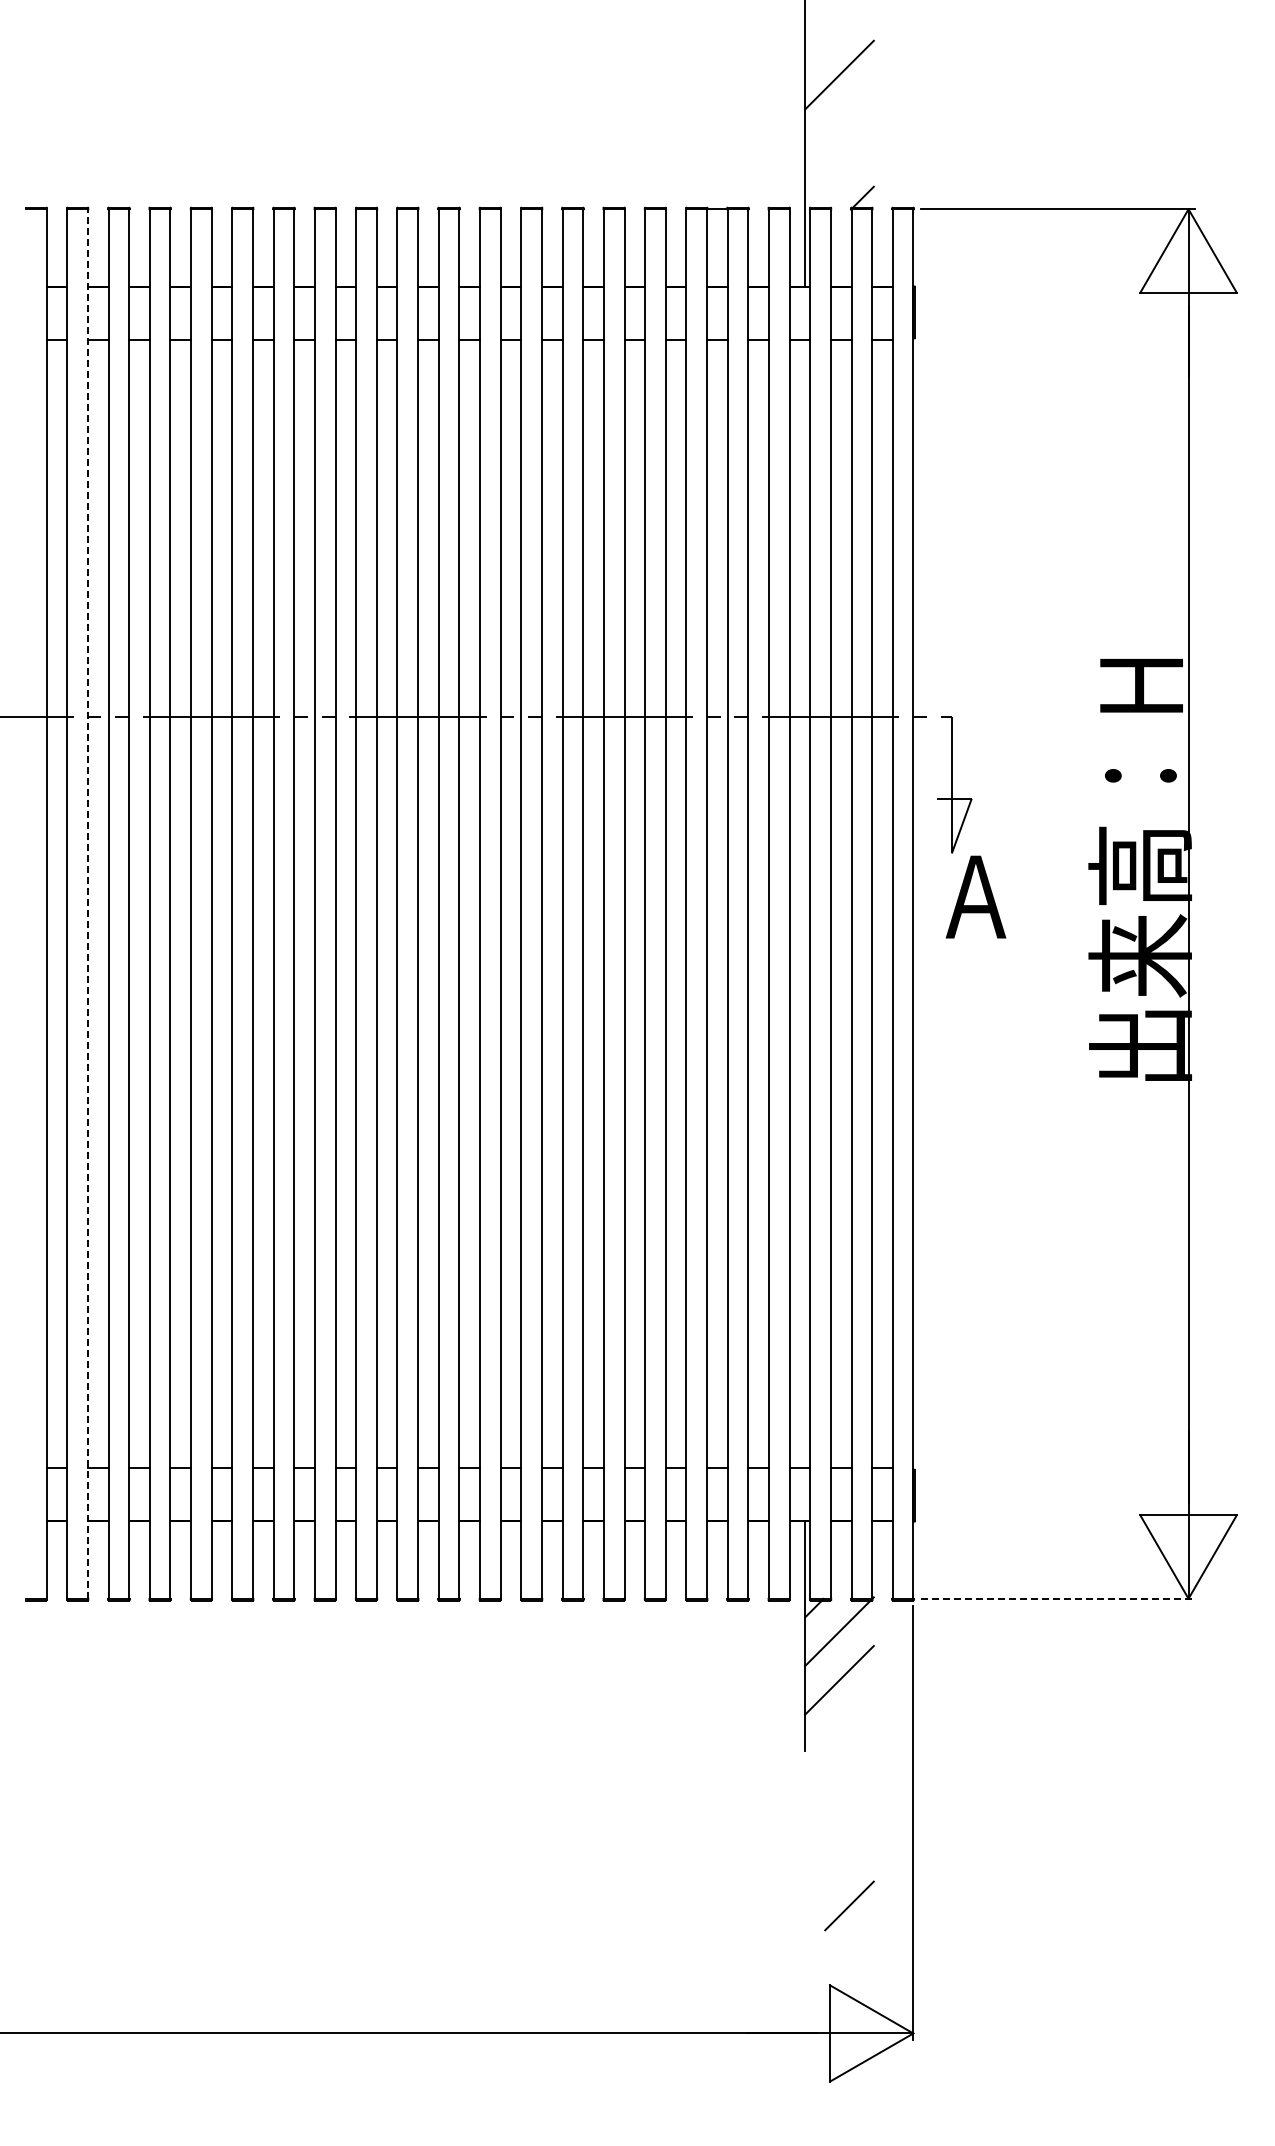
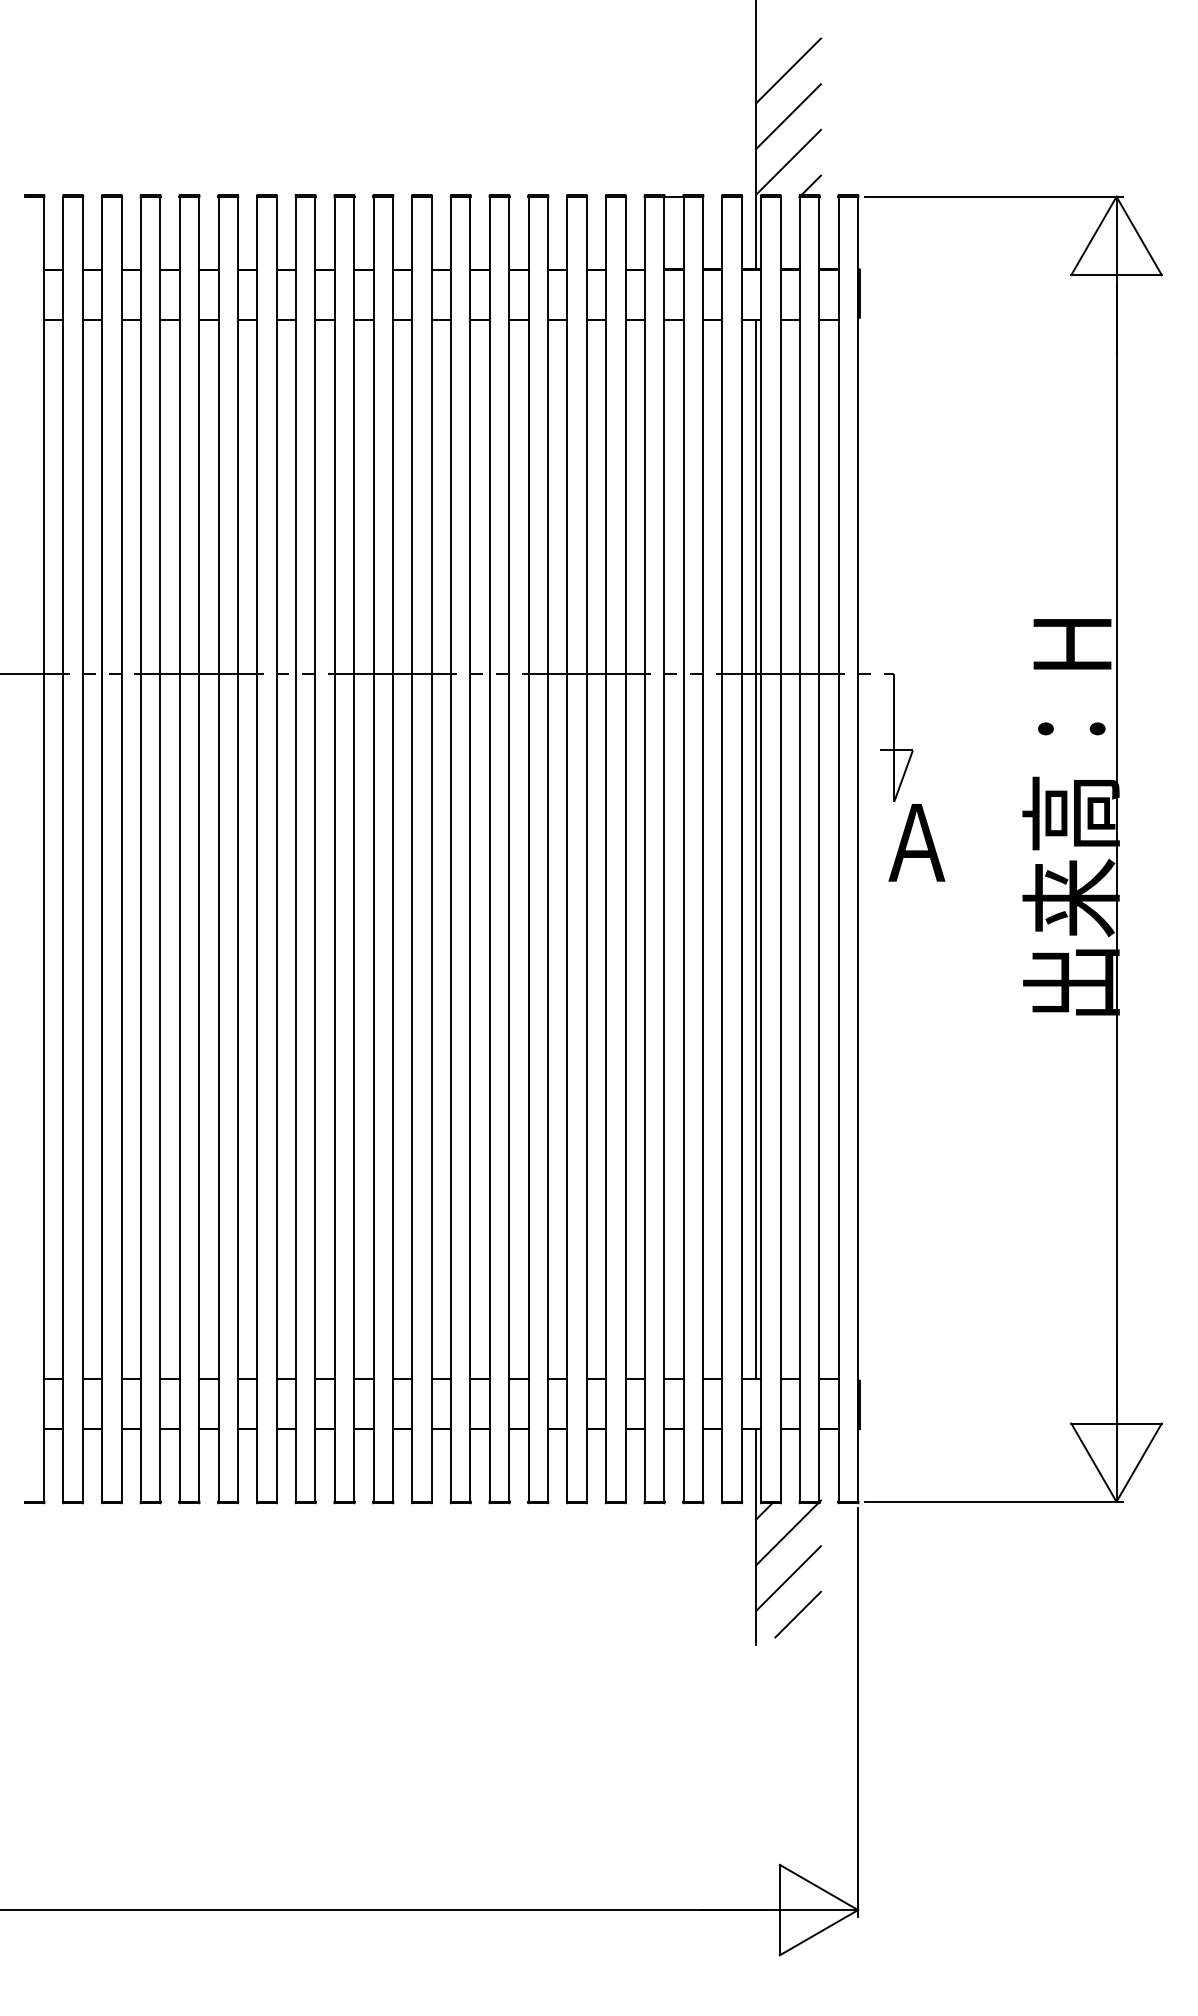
line: (839, 123) -> (788, 116), added
line: (839, 172) -> (788, 162), added
line: (805, 903) -> (756, 848), added
line: (87, 904) -> (82, 849), dashed -> solid
line: (1058, 1598) -> (994, 1501), dashed -> solid
line: (849, 1905) -> (798, 1614), moved

